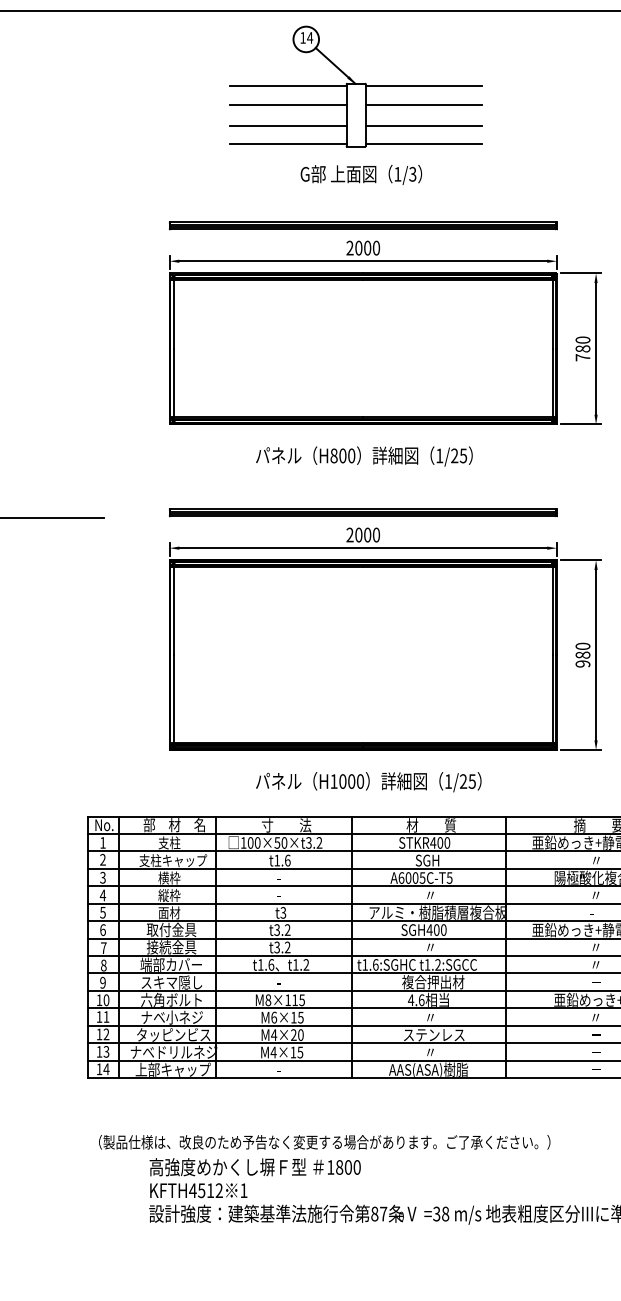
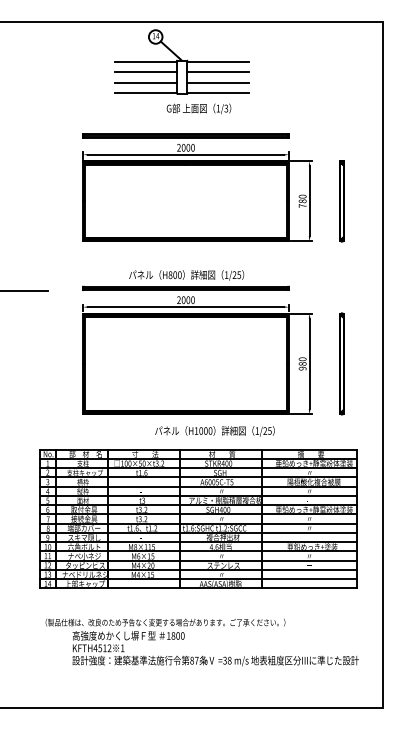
text: (360, 174) -> (198, 108), moved
text: (364, 456) -> (186, 275), moved
text: (367, 782) -> (214, 431), moved

